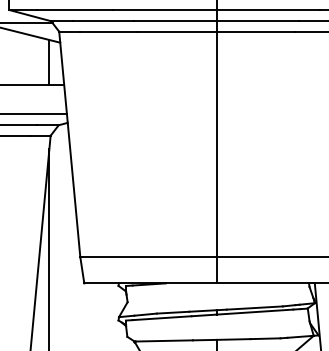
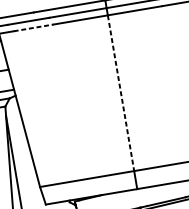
line: (109, 31) -> (33, 27), solid -> dashed
line: (216, 144) -> (120, 93), solid -> dashed

